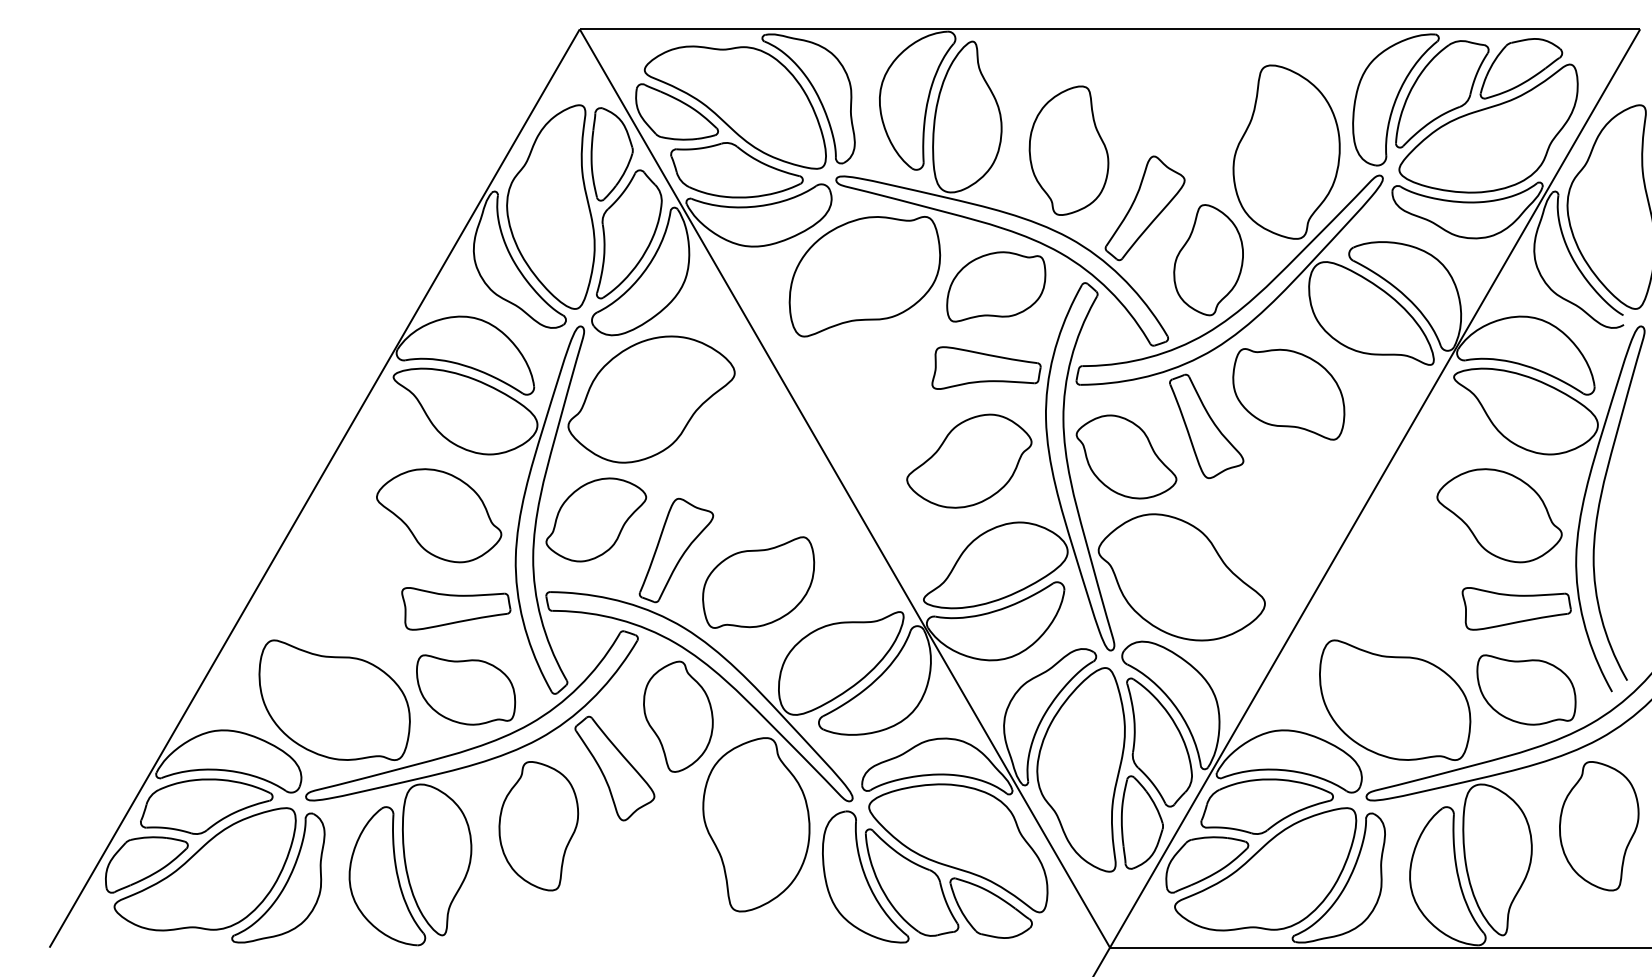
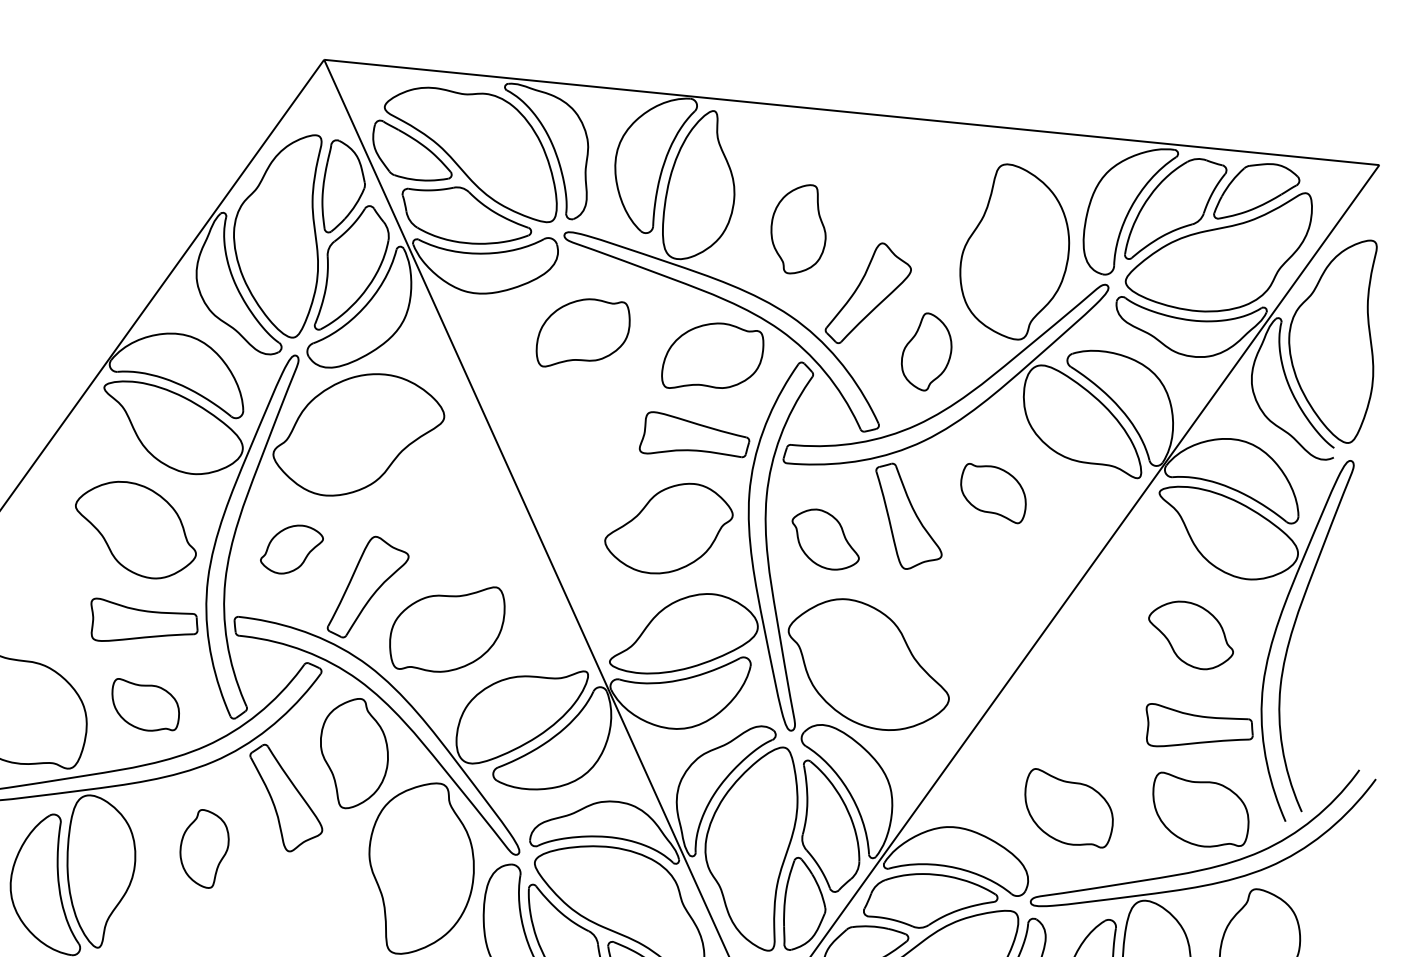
part: (1068, 150) -> (798, 228), size x0.7
part: (1208, 260) -> (926, 352), size x0.7
part: (864, 276) -> (582, 334), size x0.6
part: (1288, 394) -> (993, 493), size x0.6
part: (1126, 456) -> (825, 539), size x0.7
part: (1499, 515) -> (1191, 634), size x0.7
part: (596, 519) -> (292, 549), size x0.6
part: (466, 689) -> (145, 705), size x0.7
part: (1395, 699) -> (1069, 807), size x0.6
part: (538, 826) -> (203, 848), size x0.6

